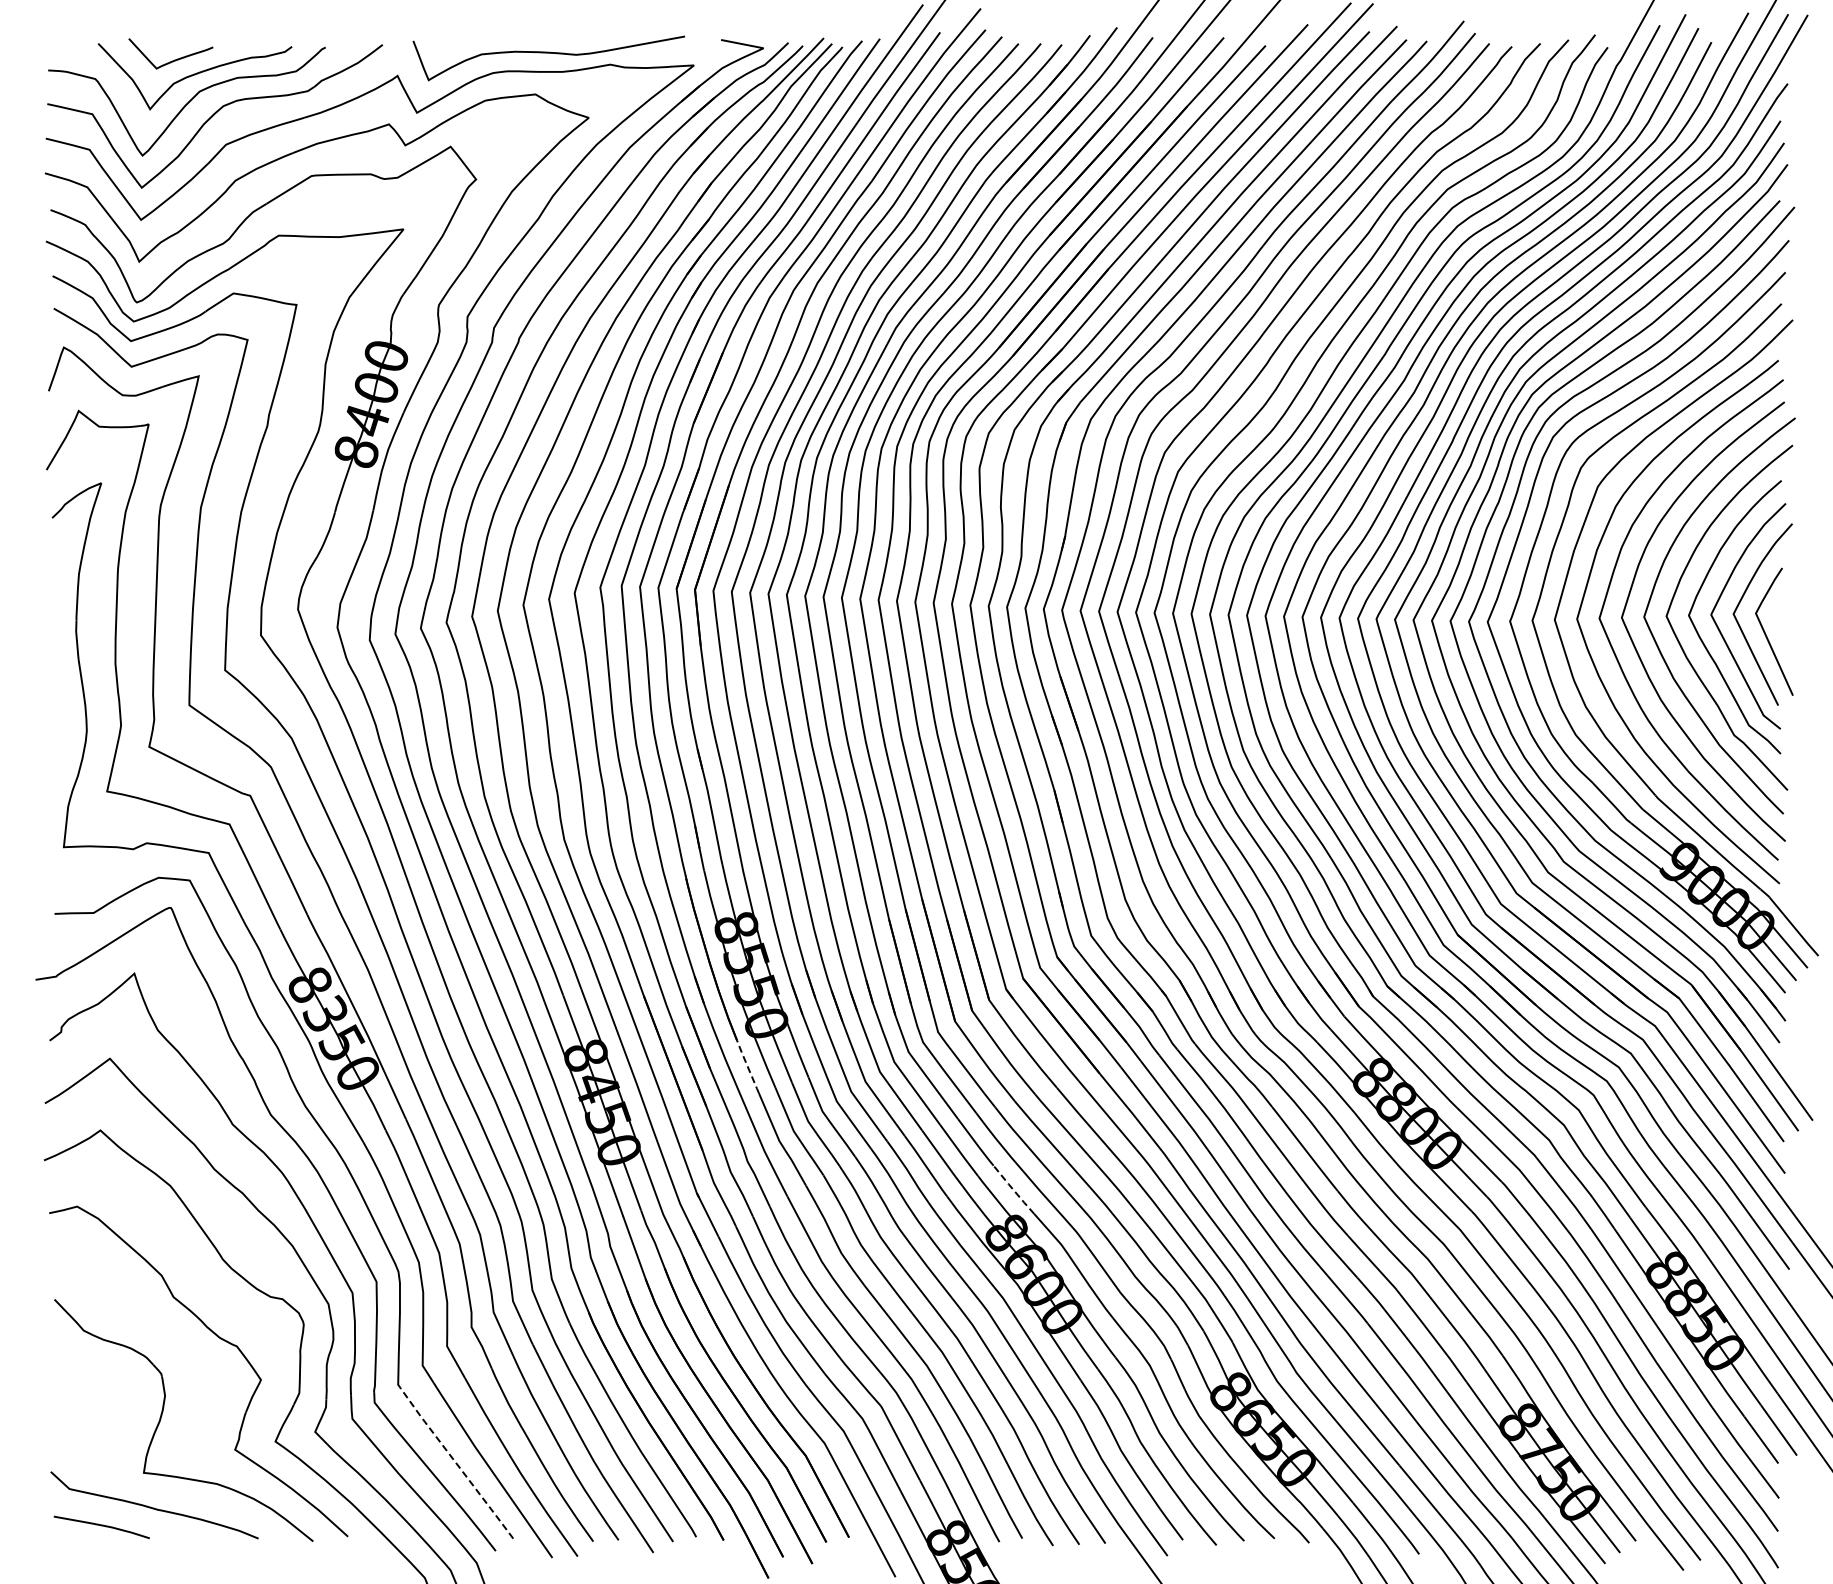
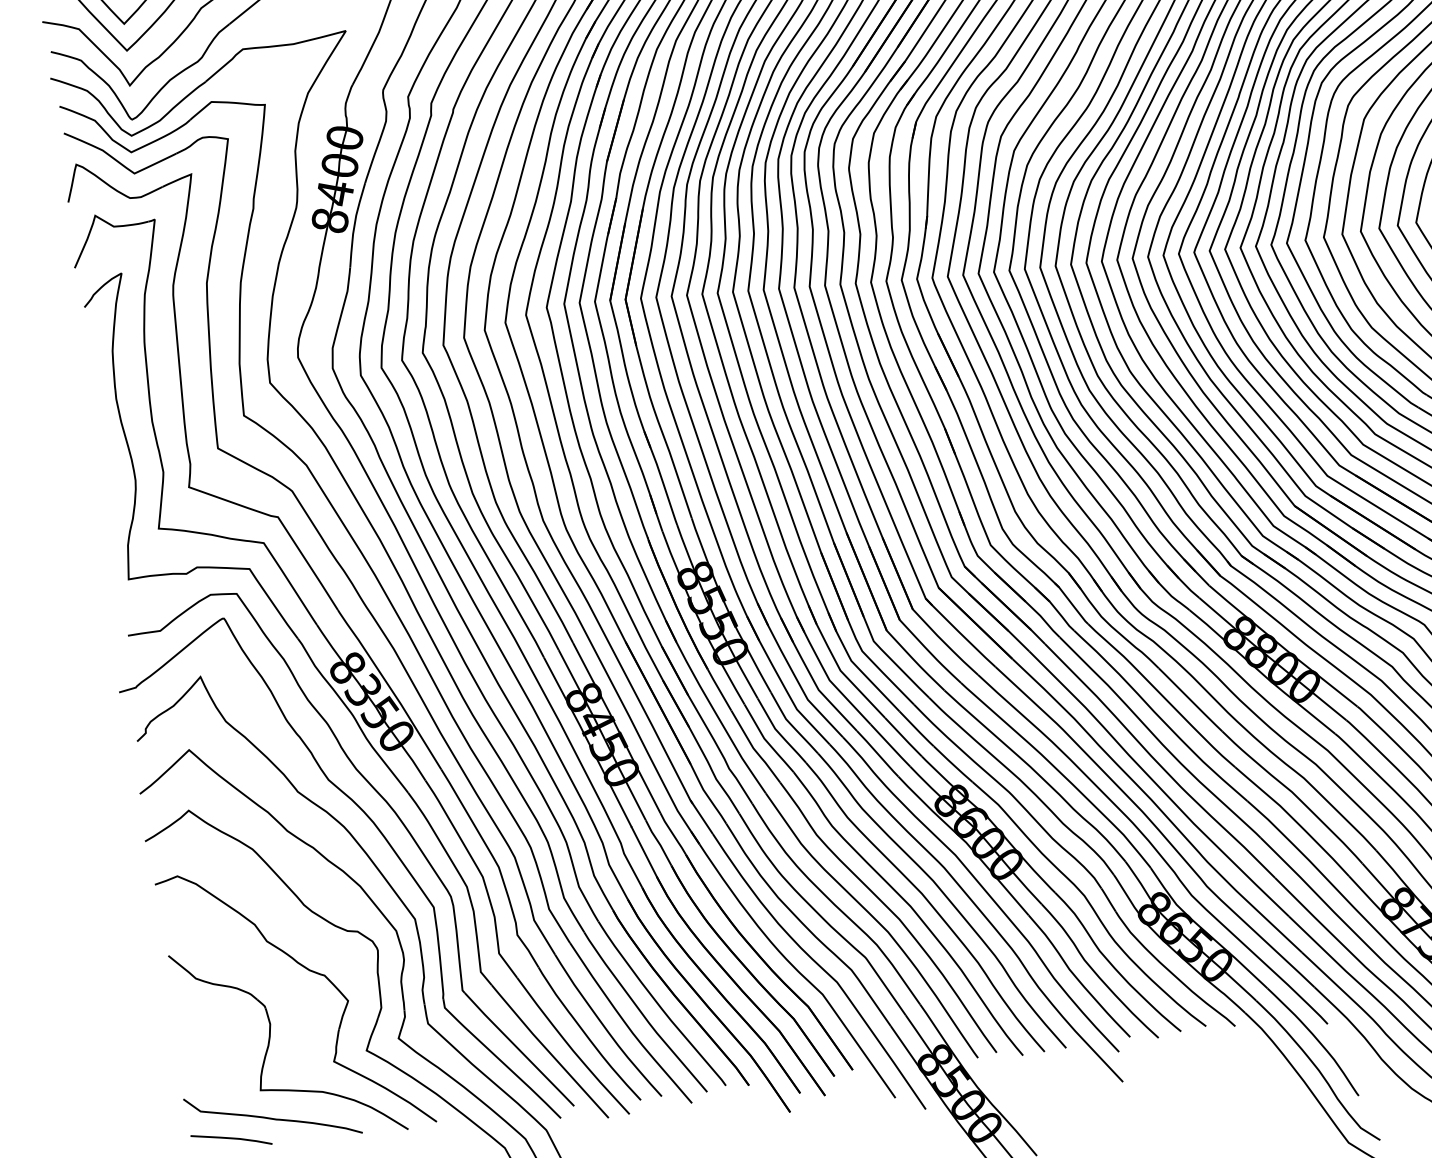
line: (747, 1066) -> (719, 689), dashed -> solid
line: (1013, 1190) -> (952, 764), dashed -> solid
line: (456, 1463) -> (519, 1049), dashed -> solid

